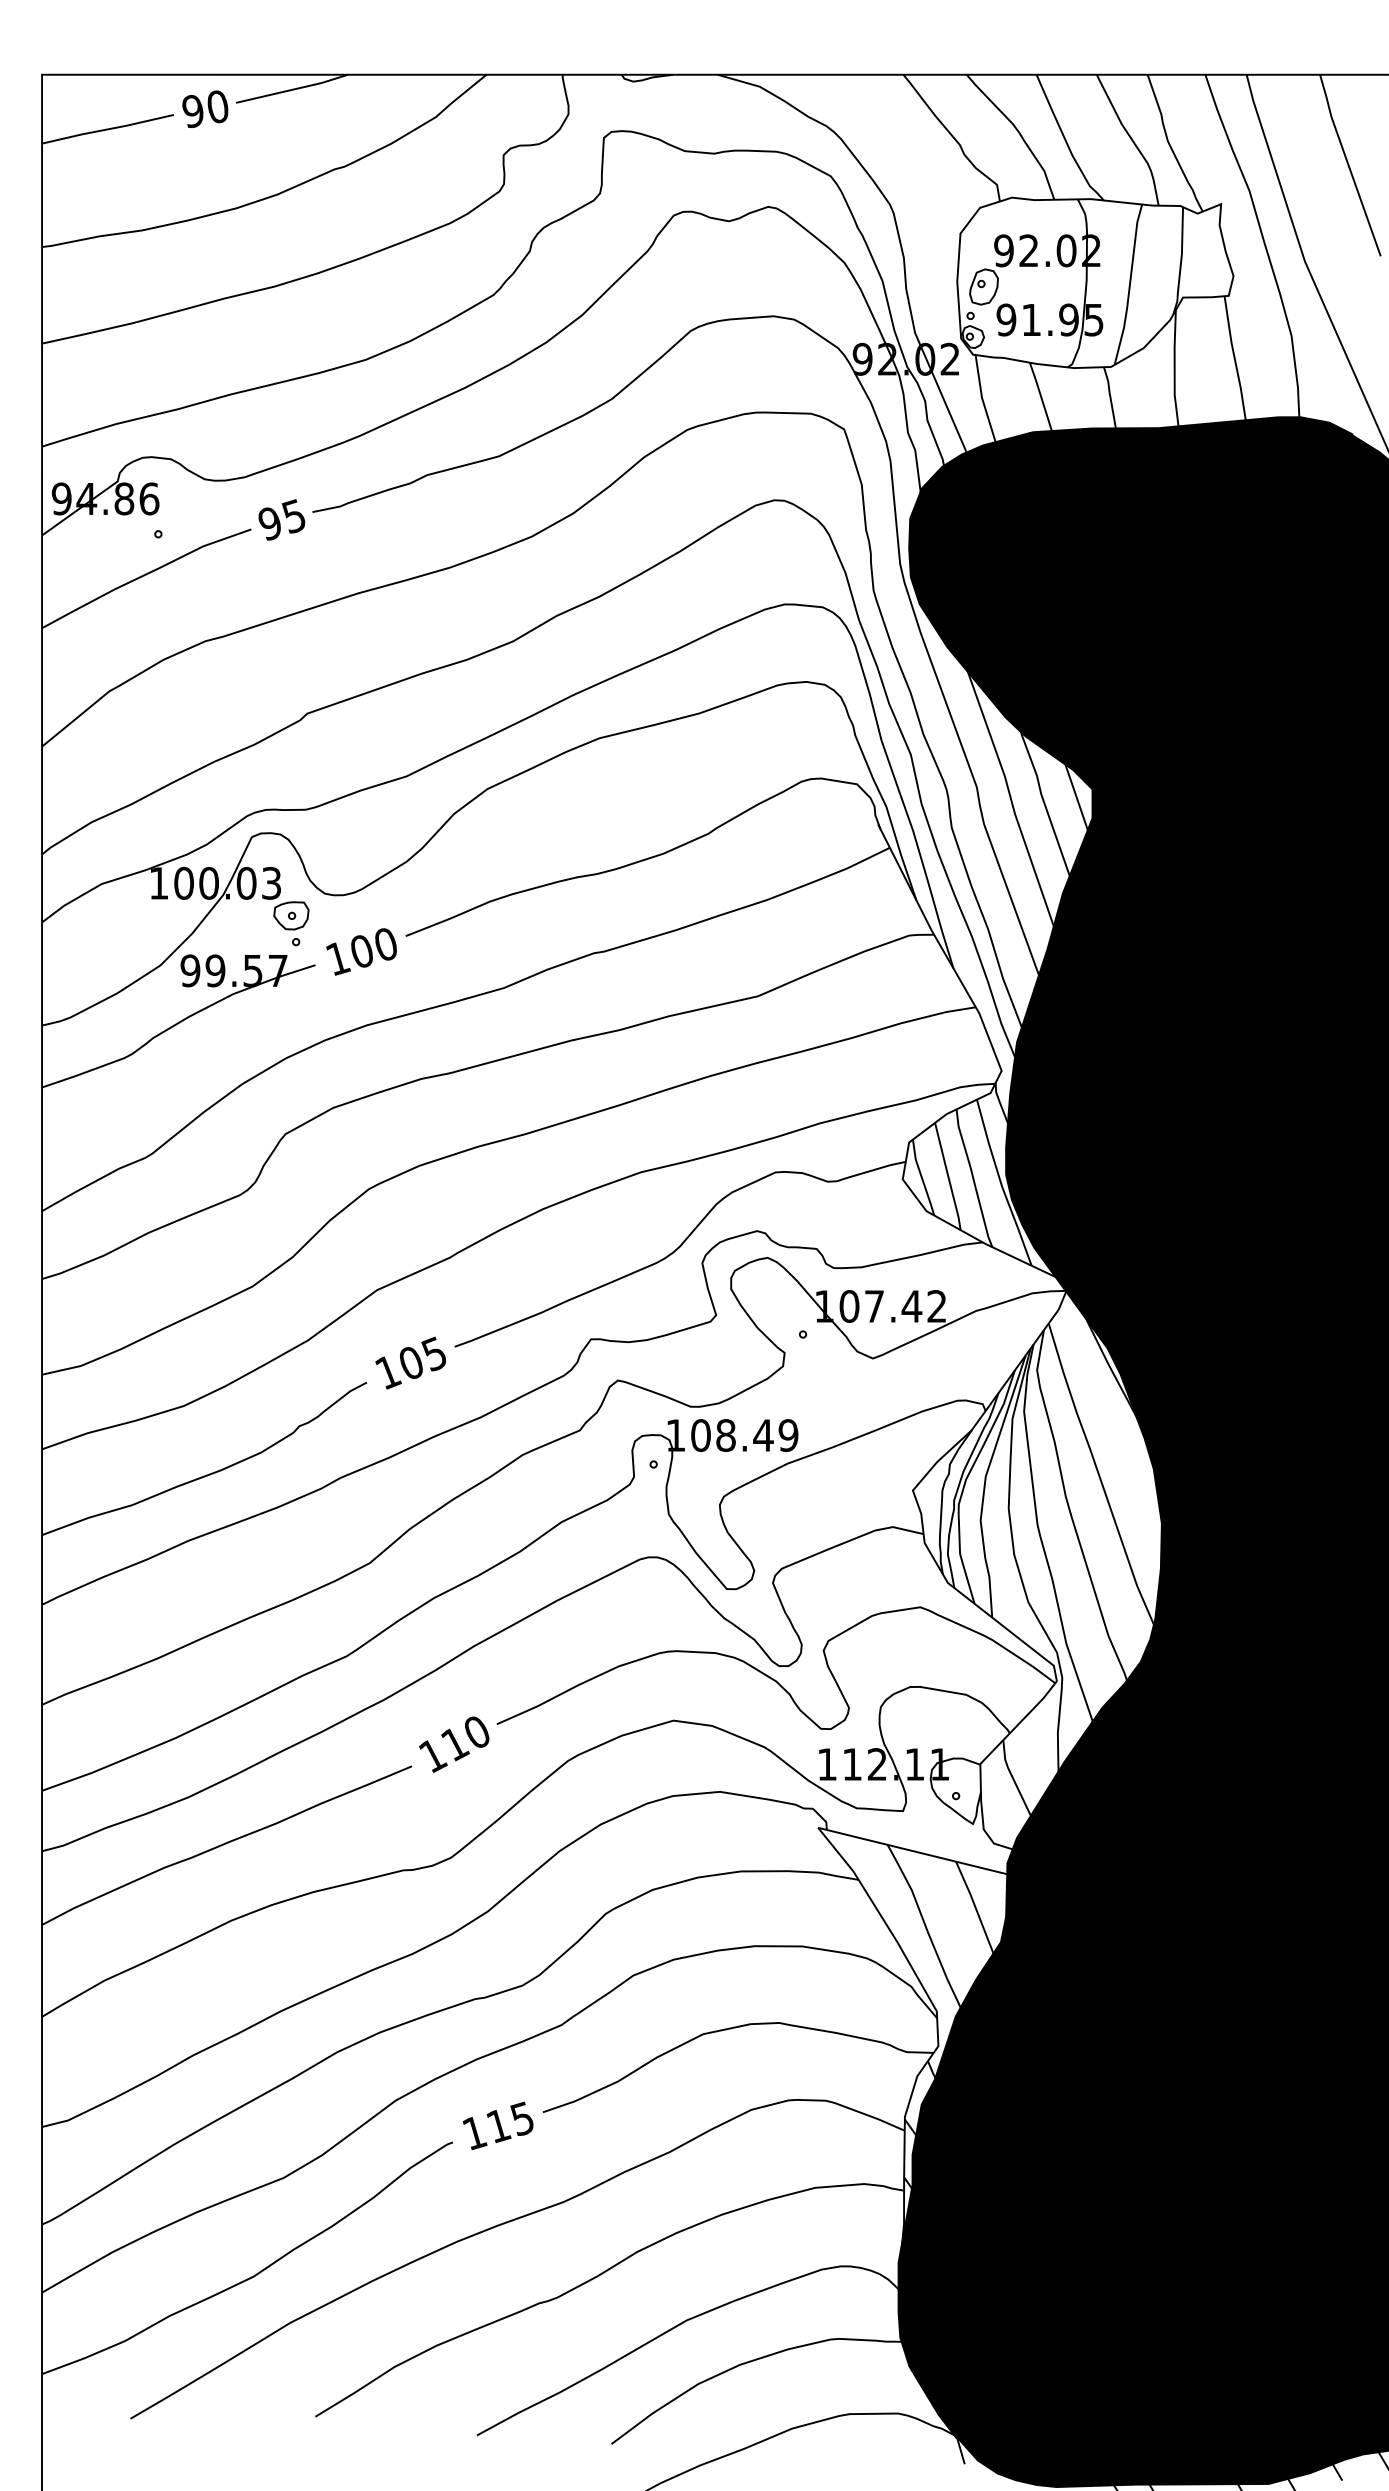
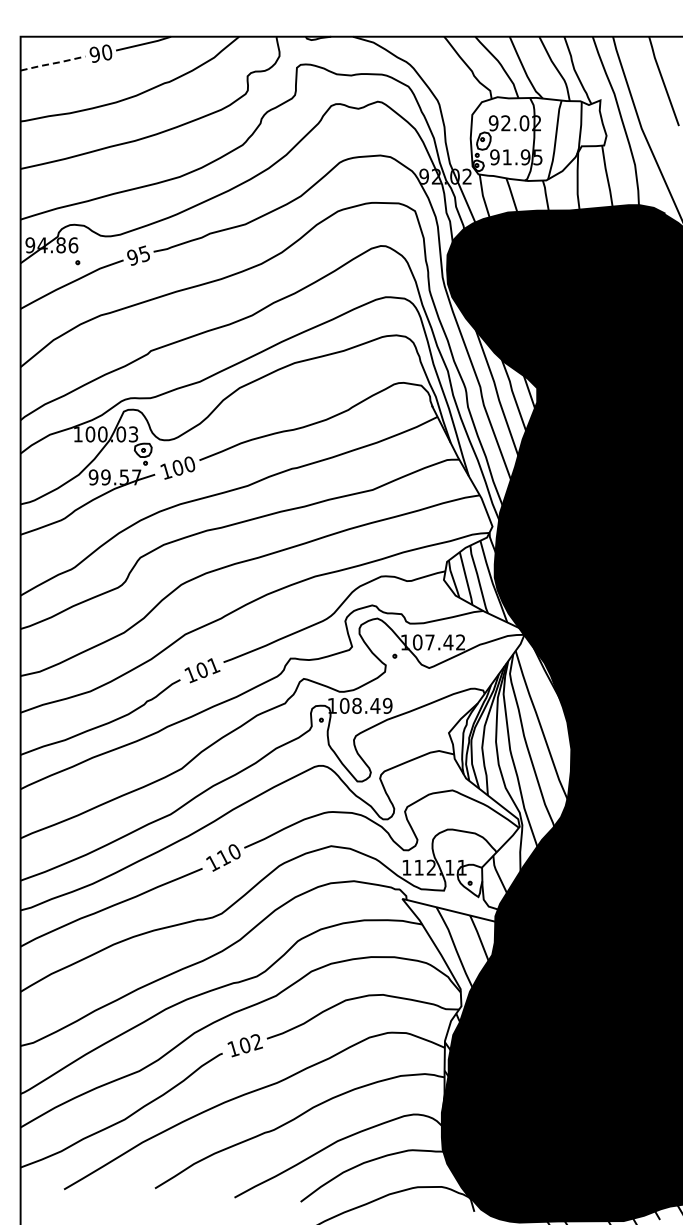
line: (108, 129) -> (53, 63), solid -> dashed
text: (434, 1353) -> (213, 665), 105 -> 101
text: (509, 2121) -> (250, 1043), 115 -> 102

